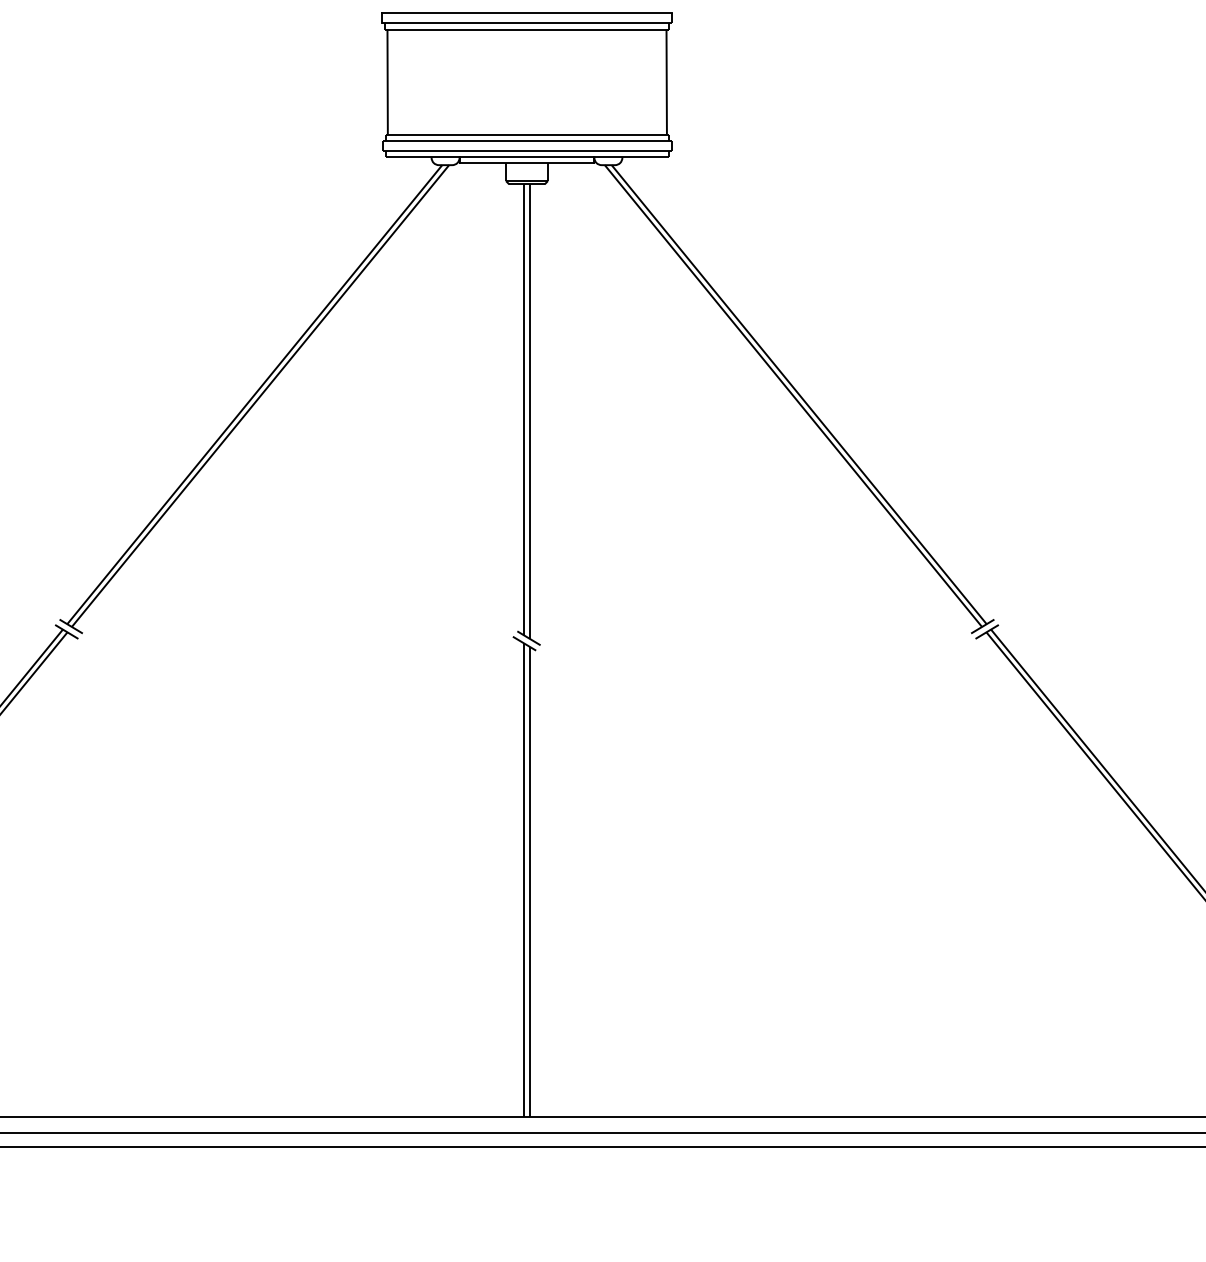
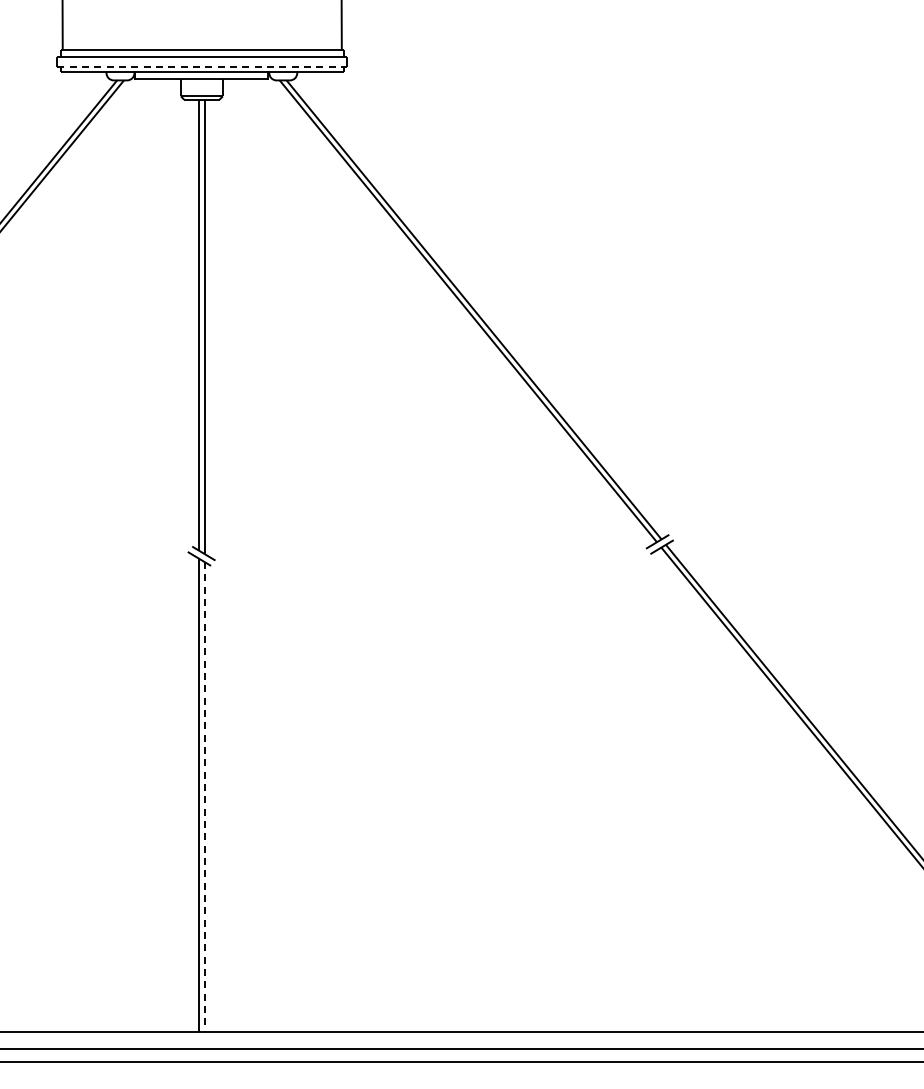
line: (527, 151) -> (202, 66), solid -> dashed
line: (529, 881) -> (204, 796), solid -> dashed

